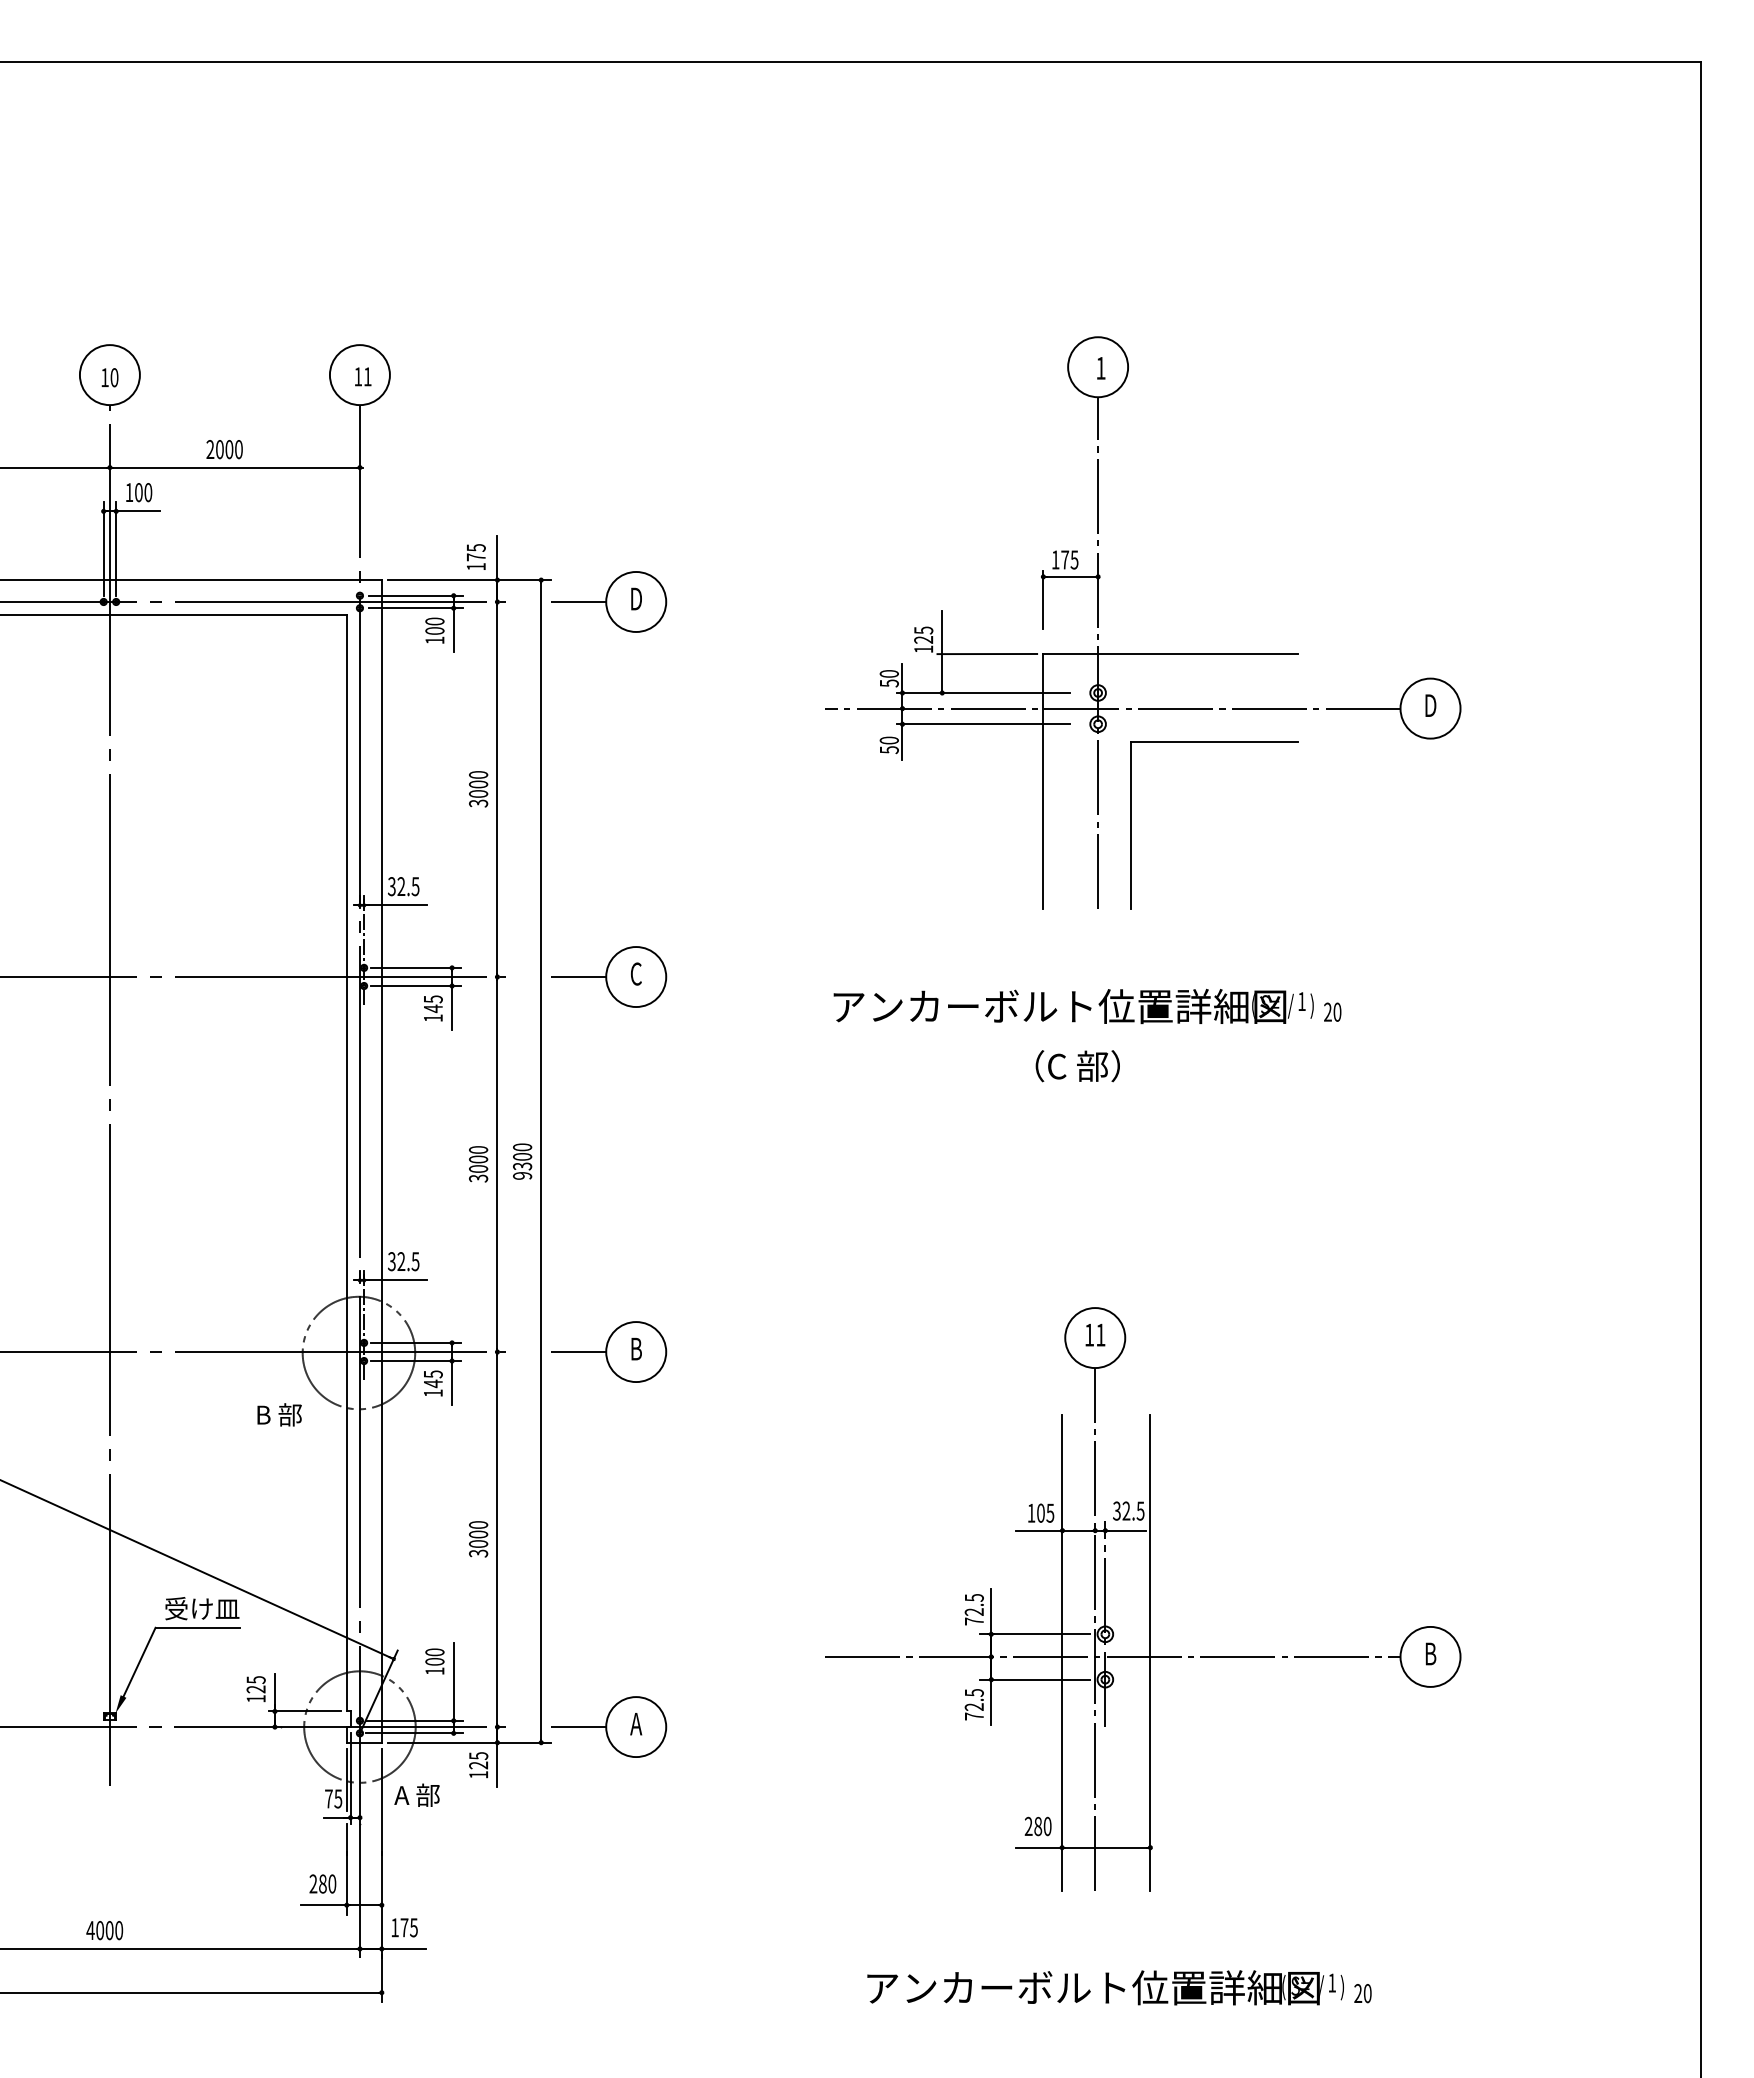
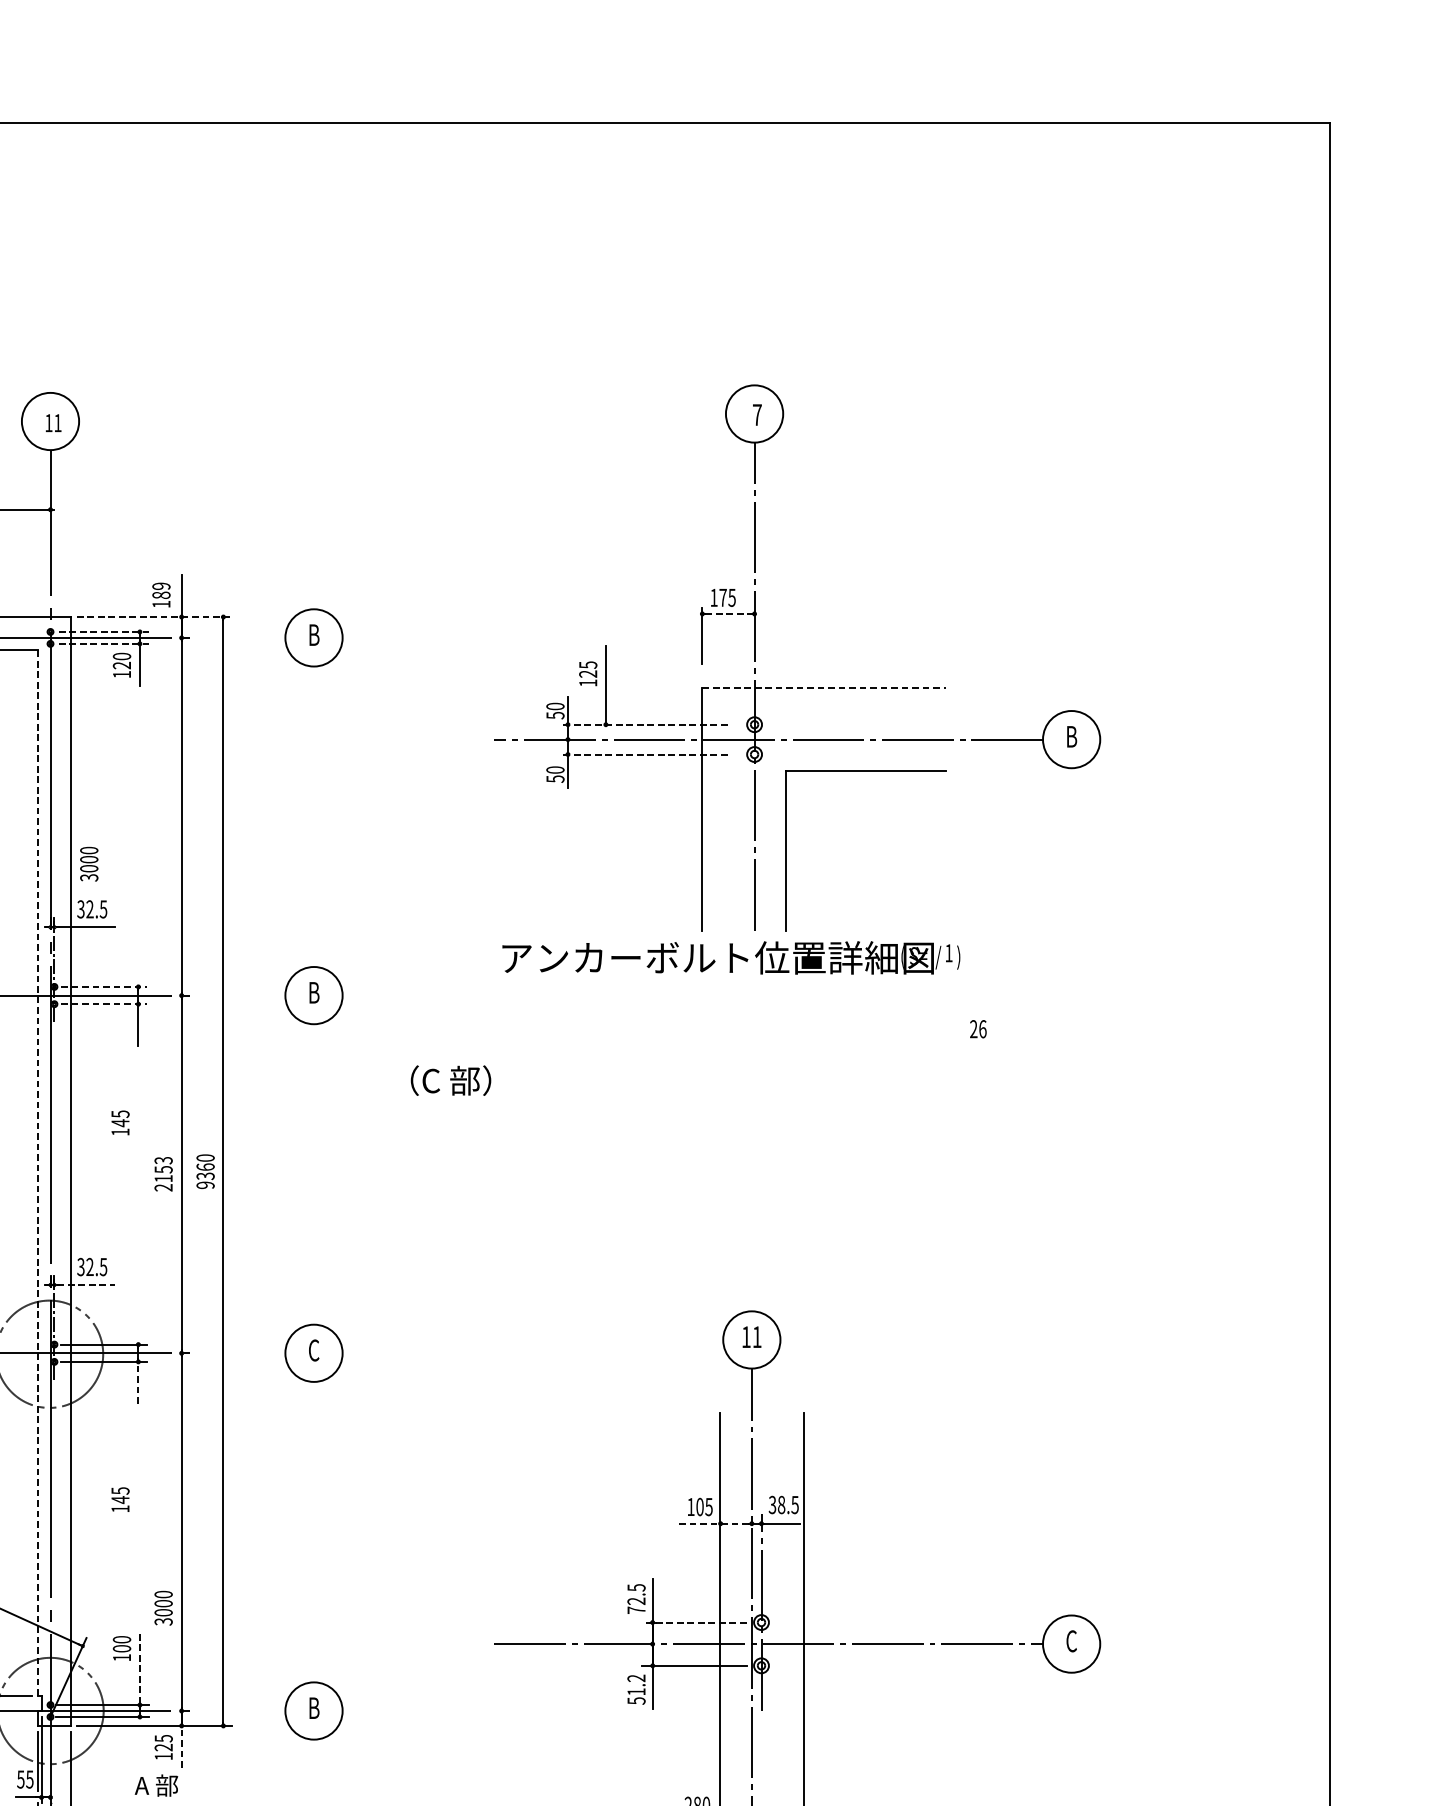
text: (1100, 368) -> (756, 415), 1 -> 7
text: (475, 552) -> (160, 590), 175 -> 189
line: (1072, 576) -> (730, 613), solid -> dashed
line: (469, 580) -> (155, 617), solid -> dashed
line: (416, 595) -> (104, 631), solid -> dashed
text: (636, 598) -> (314, 634), D -> B
line: (578, 602) -> (258, 638), removed
line: (416, 608) -> (104, 644), solid -> dashed
text: (434, 630) -> (121, 665), 100 -> 120
line: (987, 654) -> (649, 687), removed
line: (1170, 654) -> (823, 687), solid -> dashed
line: (983, 693) -> (645, 725), solid -> dashed
text: (1430, 705) -> (1071, 736), D -> B
line: (983, 724) -> (645, 754), solid -> dashed
text: (478, 789) -> (89, 864), moved
line: (416, 967) -> (104, 986), solid -> dashed
text: (635, 973) -> (313, 992), C -> B
line: (578, 977) -> (258, 996), removed
line: (416, 986) -> (104, 1004), solid -> dashed
text: (1073, 1006) -> (731, 957), moved
text: (433, 1008) -> (120, 1122), moved
text: (1337, 1011) -> (982, 1028), 20 -> 26
text: (1077, 1066) -> (450, 1080), moved
text: (522, 1156) -> (205, 1166), 9300 -> 9360
line: (346, 1163) -> (37, 1173), solid -> dashed
text: (478, 1164) -> (163, 1174), 3000 -> 2153
line: (397, 1280) -> (86, 1285), solid -> dashed
text: (635, 1348) -> (313, 1349), B -> C
line: (578, 1352) -> (258, 1353), removed
text: (433, 1383) -> (120, 1499), moved
line: (452, 1383) -> (138, 1383), solid -> dashed
text: (1126, 1510) -> (781, 1504), 32.5 -> 38.5
line: (1053, 1530) -> (712, 1523), solid -> dashed
text: (478, 1539) -> (163, 1608), moved
line: (1035, 1634) -> (694, 1622), solid -> dashed
text: (1430, 1653) -> (1071, 1640), B -> C
line: (453, 1680) -> (139, 1666), solid -> dashed
text: (973, 1704) -> (635, 1689), 72.5 -> 51.2
text: (636, 1724) -> (314, 1708), A -> B
line: (578, 1727) -> (258, 1711), removed
line: (497, 1764) -> (181, 1746), solid -> dashed
text: (416, 1794) -> (155, 1784), moved
text: (328, 1798) -> (20, 1779), 75 -> 55

